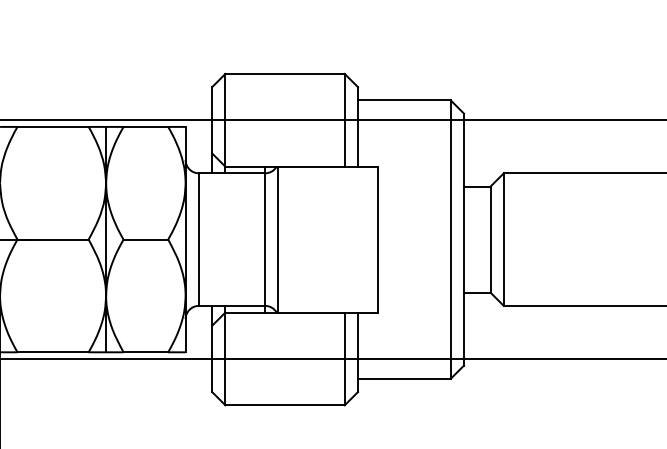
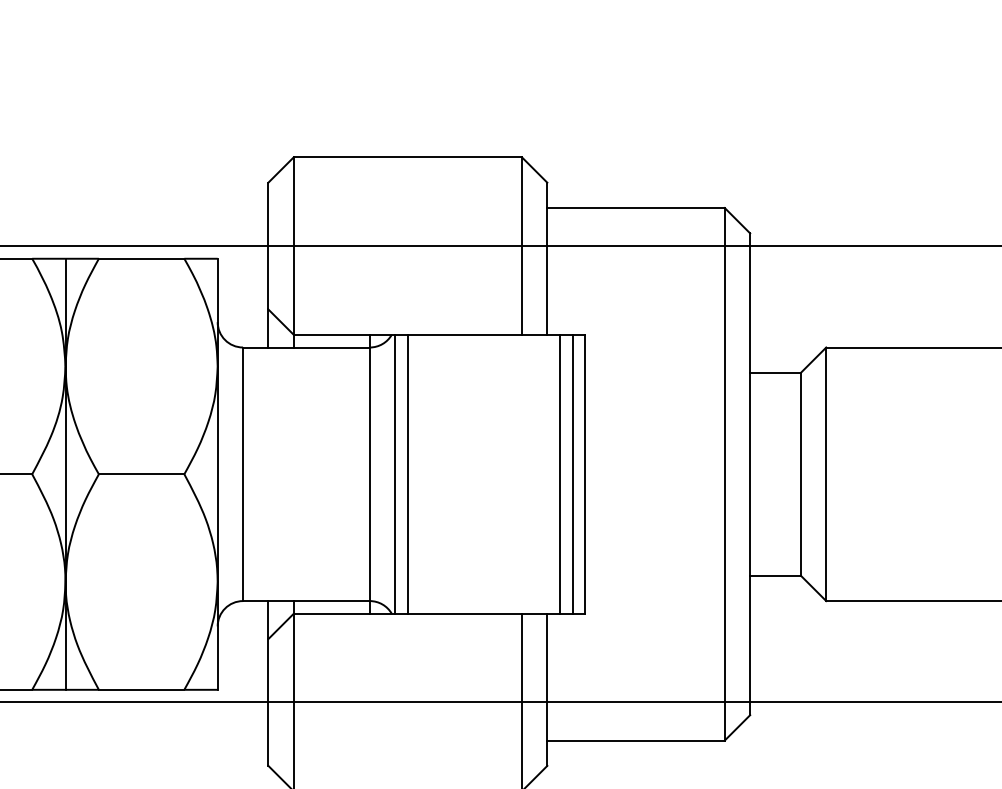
line: (285, 239) -> (408, 474), added
line: (364, 239) -> (559, 474), added
line: (371, 239) -> (573, 474), added

